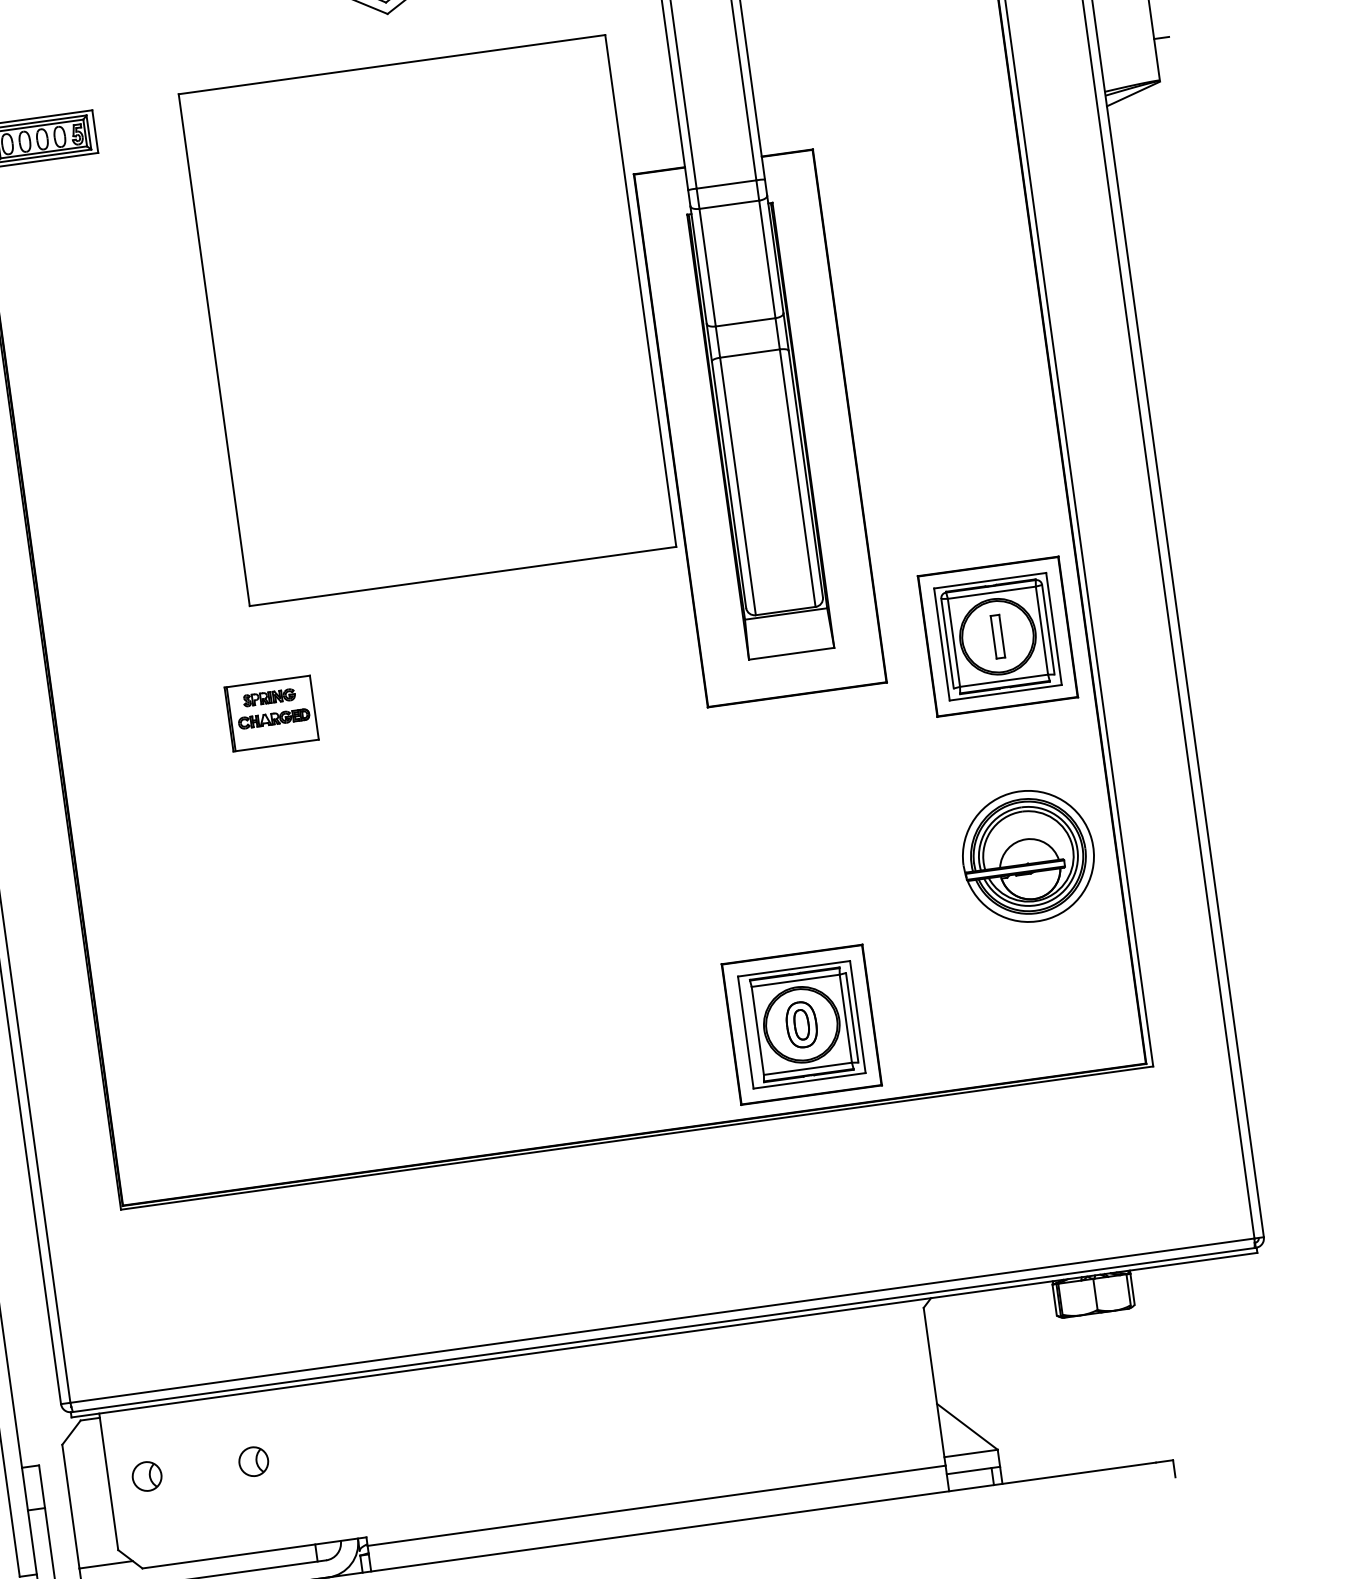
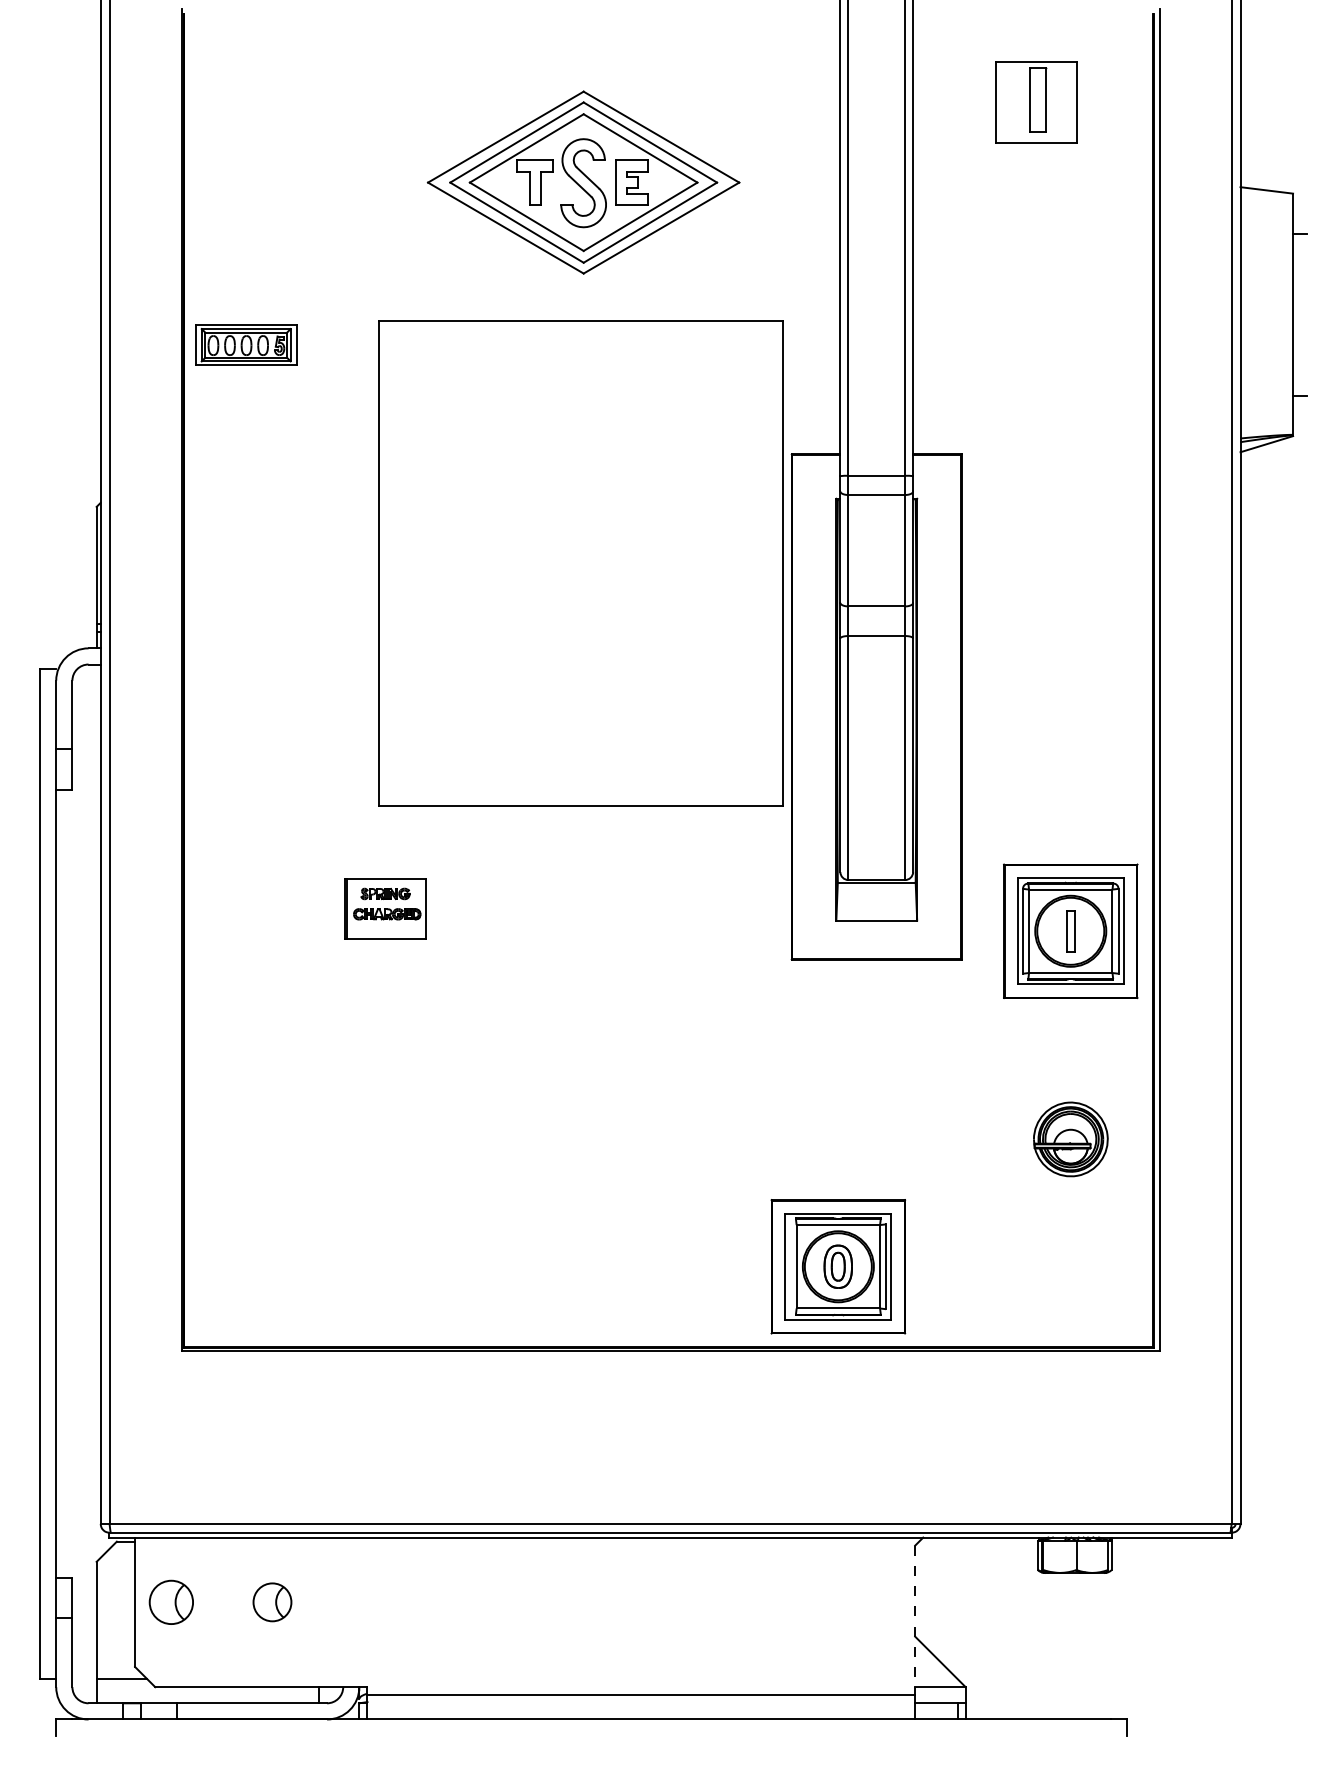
part: (1028, 856) -> (1070, 1139), size x0.6
line: (935, 1386) -> (915, 1620), solid -> dashed
part: (253, 1460) -> (272, 1601), size x1.4
part: (147, 1475) -> (171, 1601), size x1.6

